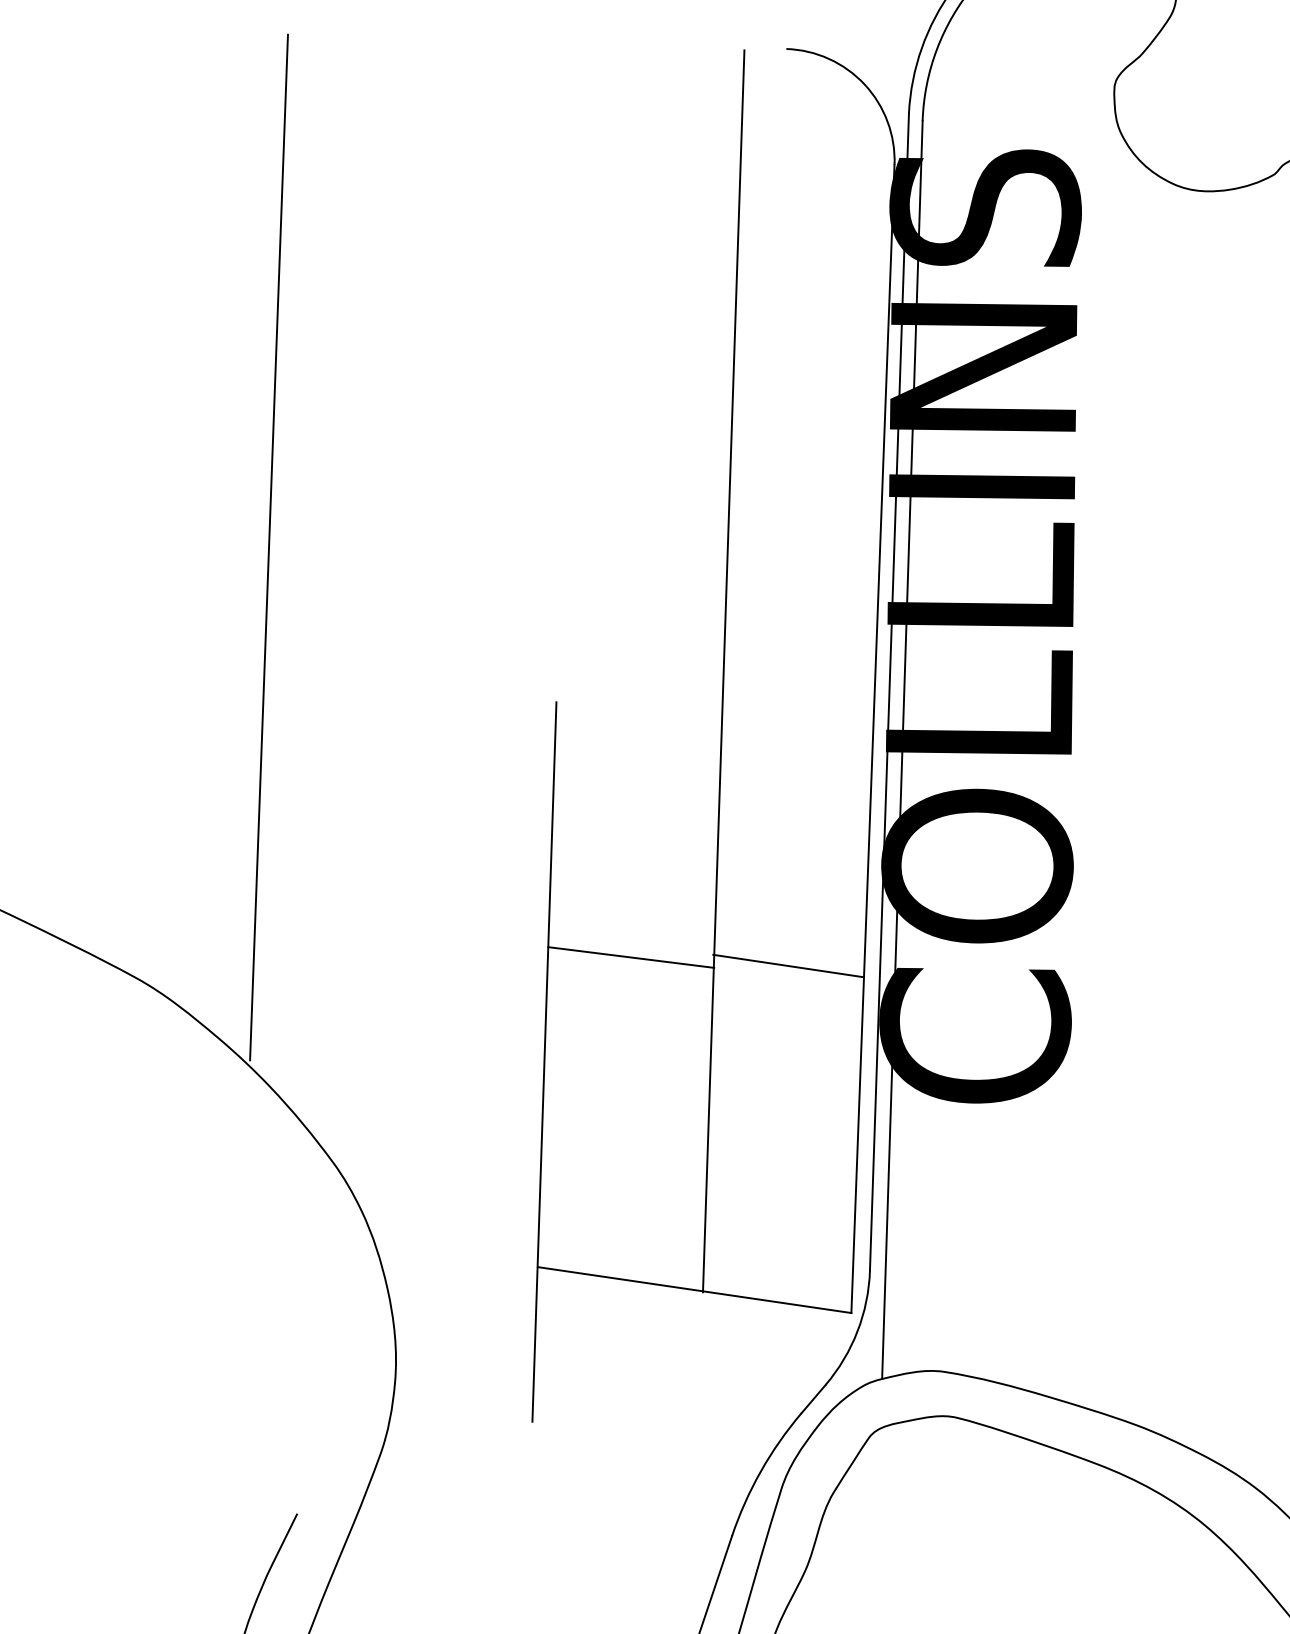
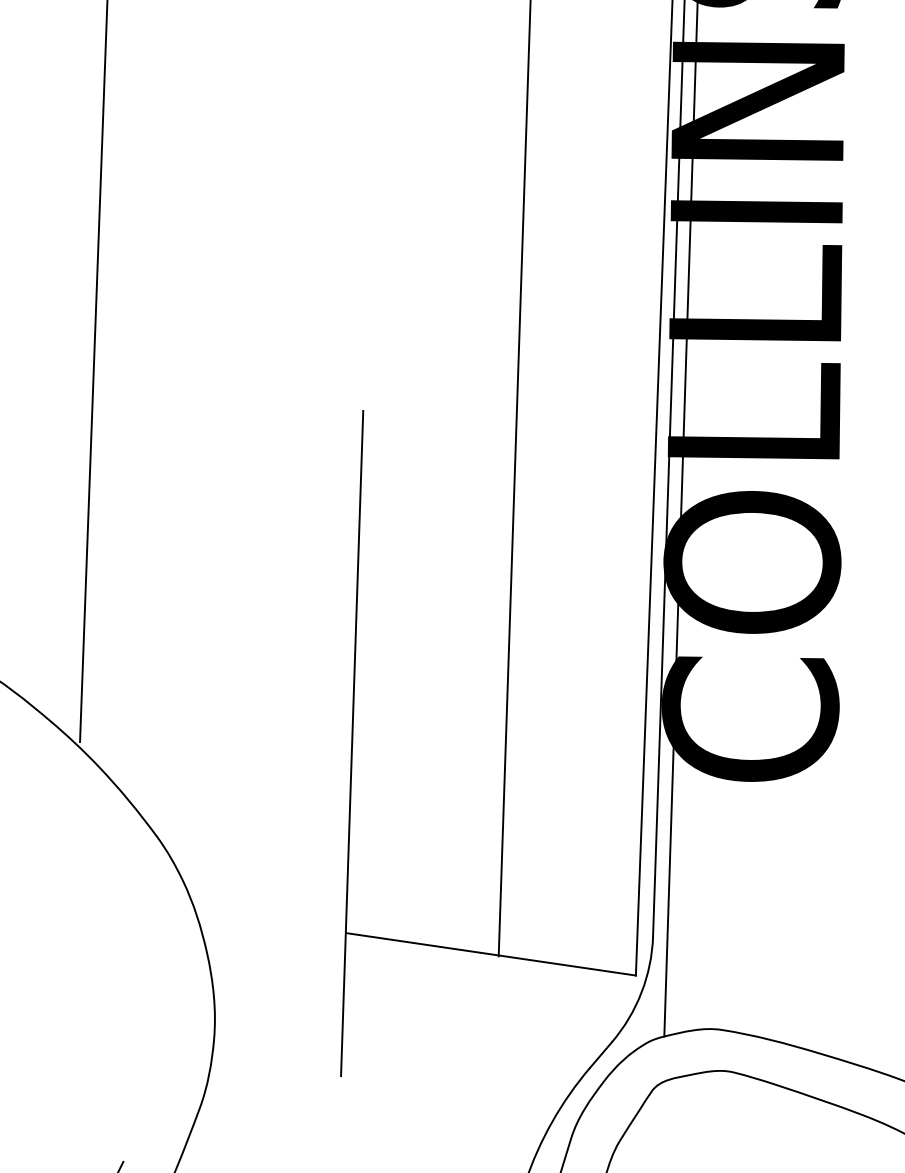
line: (631, 957) -> (432, 646), removed
line: (787, 965) -> (576, 654), removed

